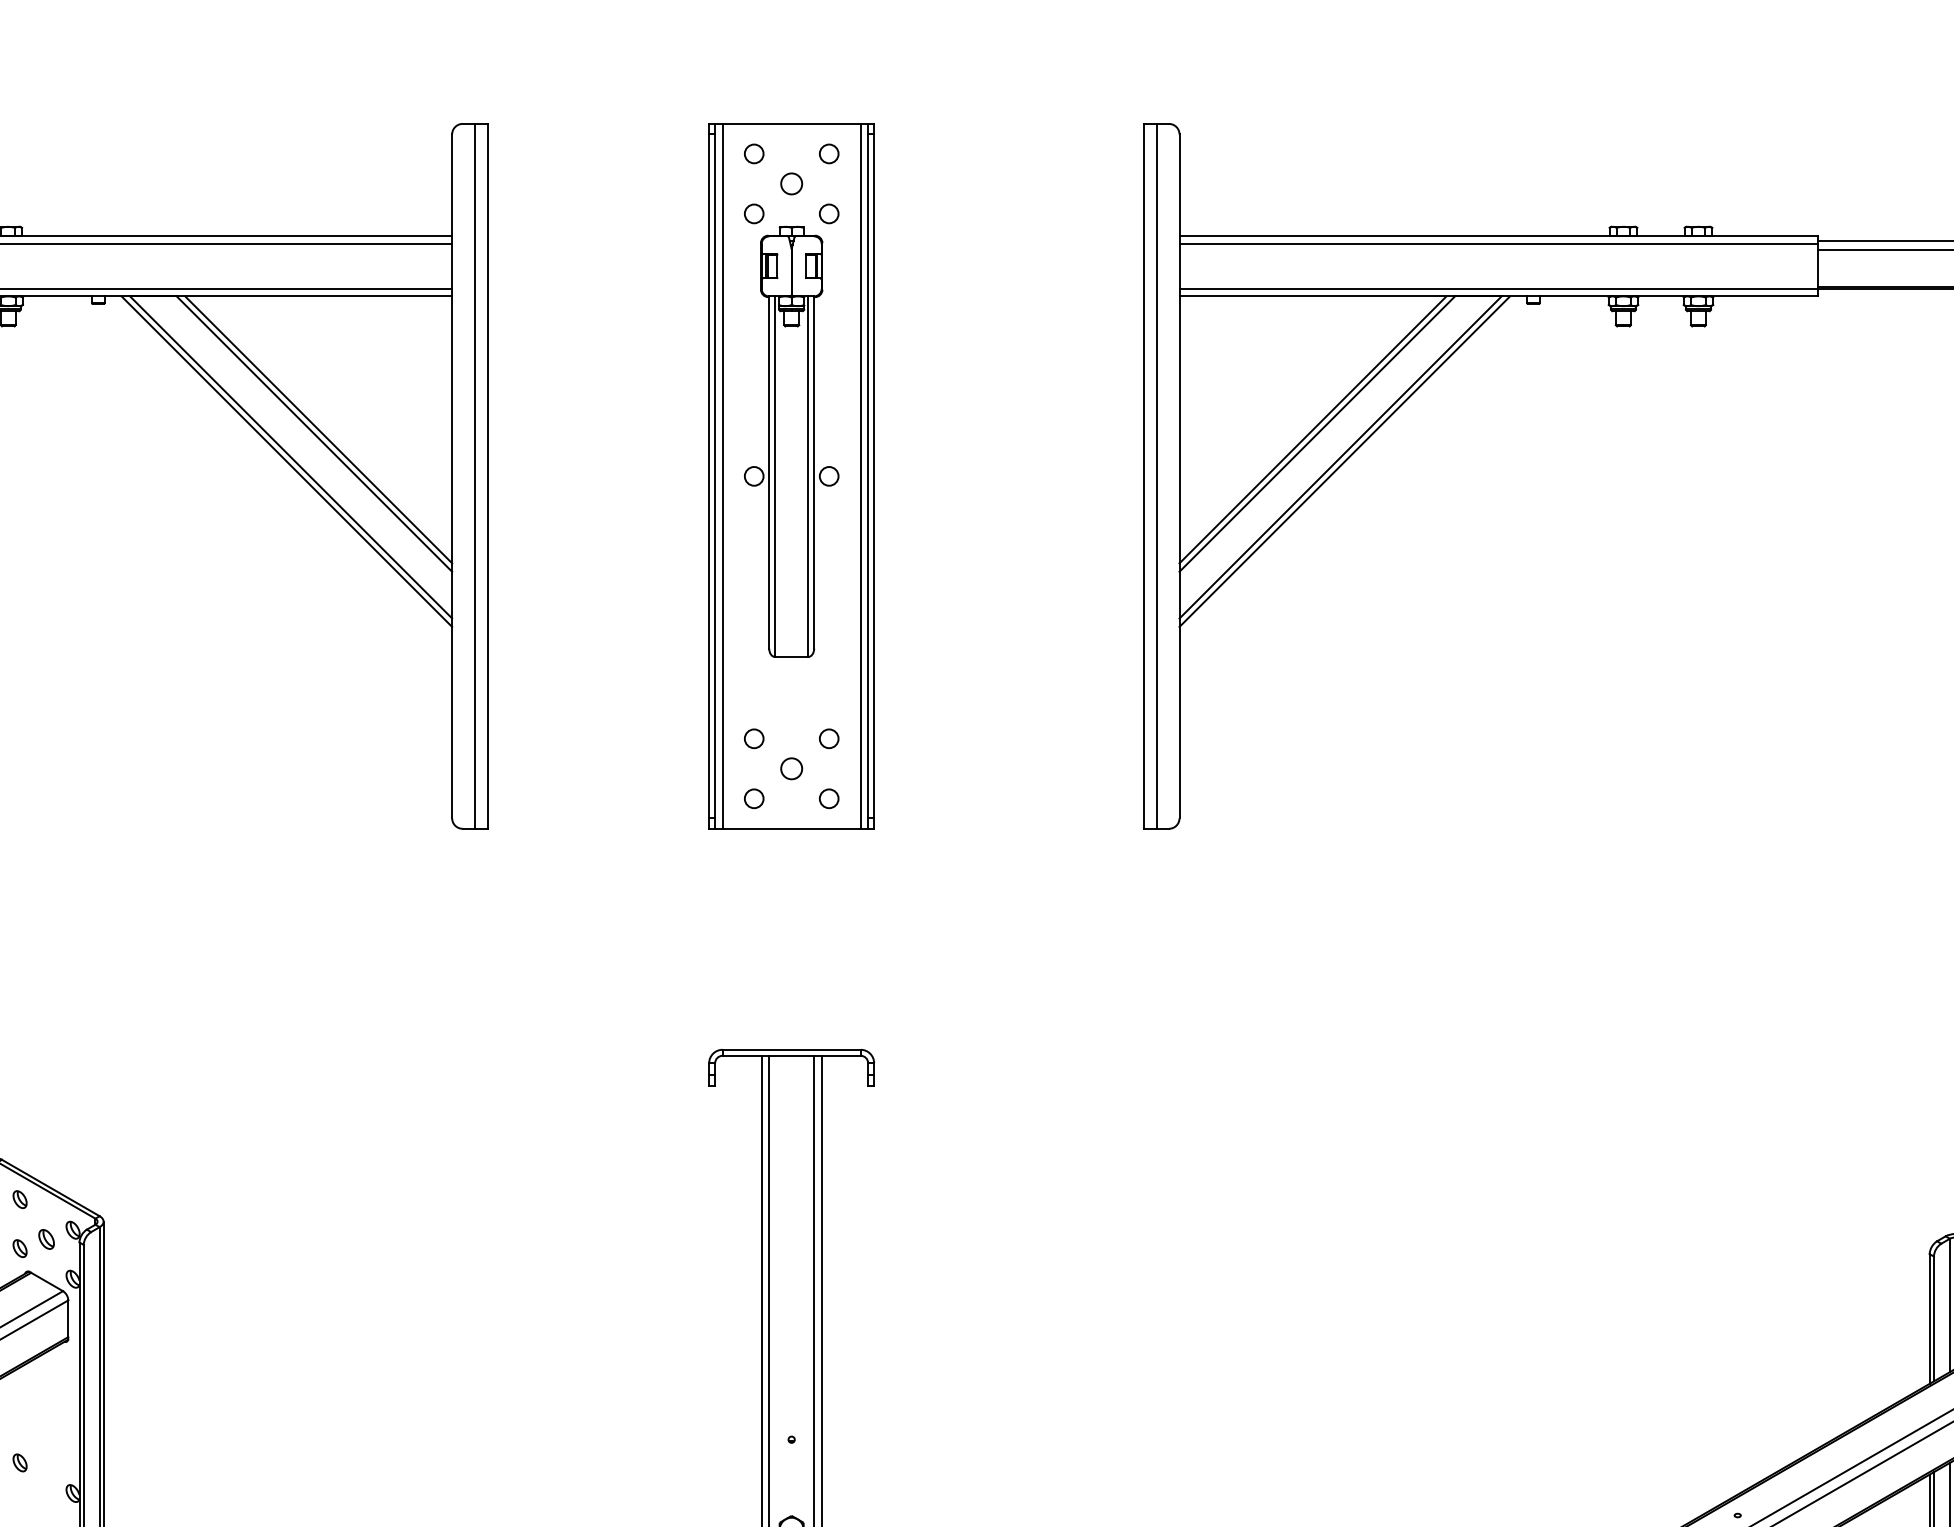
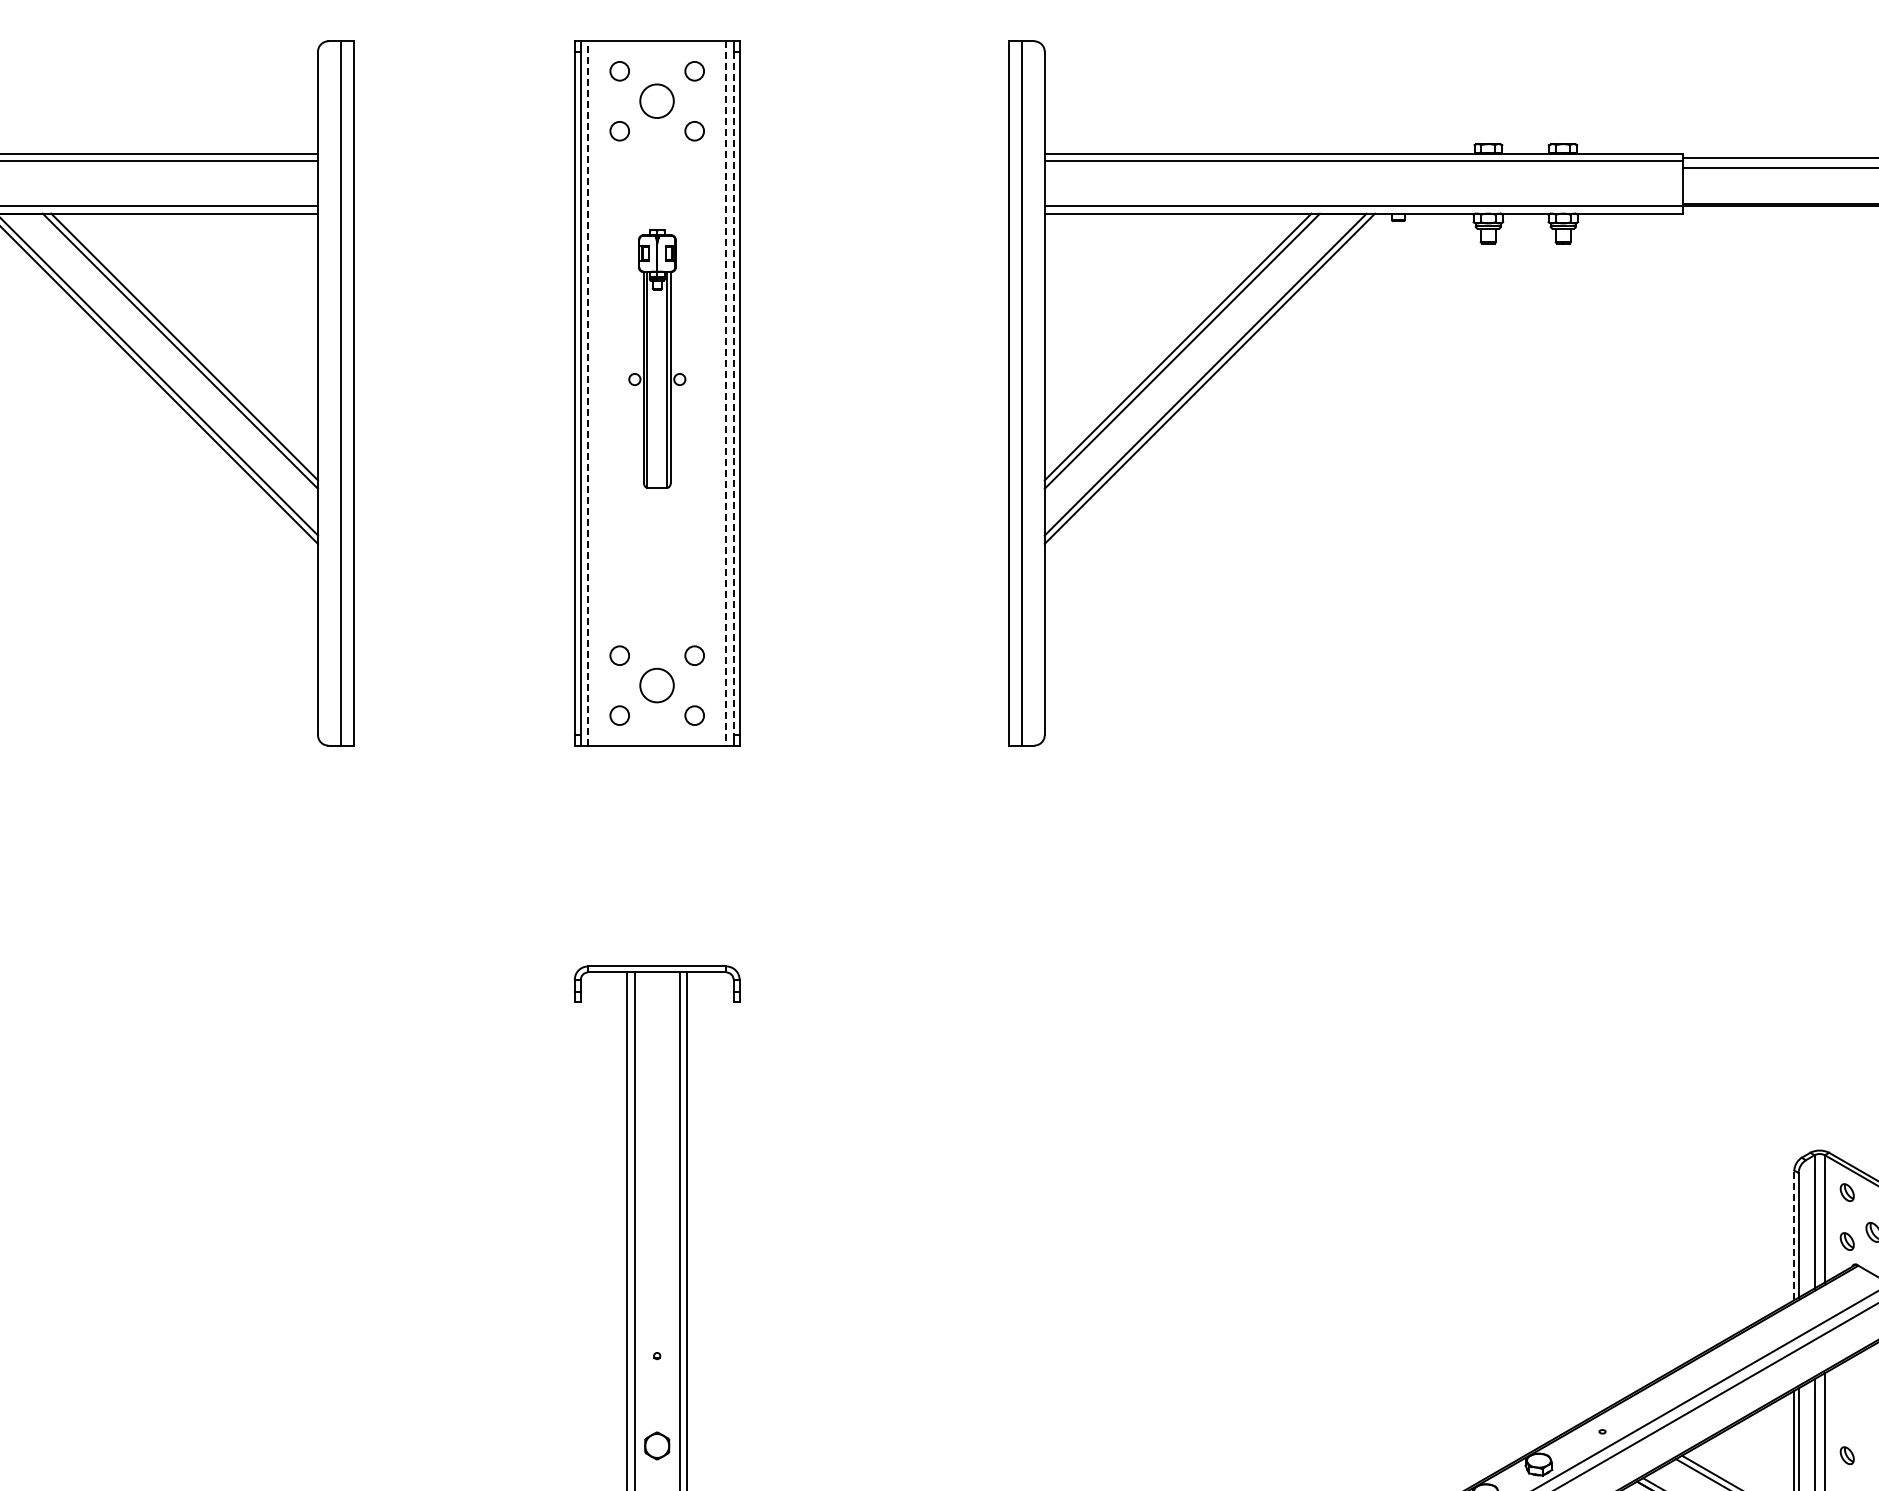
circle: (791, 183) -> (657, 100), size x1.6
part: (791, 441) -> (657, 358), size x0.6
line: (722, 475) -> (588, 392), solid -> dashed
line: (860, 476) -> (725, 393), solid -> dashed
line: (868, 476) -> (733, 393), solid -> dashed
circle: (791, 768) -> (657, 685), size x1.6
line: (1929, 1318) -> (1794, 1234), solid -> dashed

